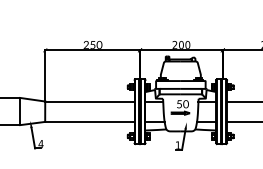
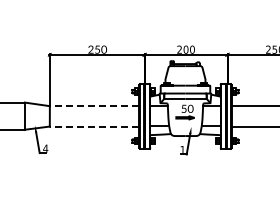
line: (89, 101) -> (94, 106), solid -> dashed
line: (89, 121) -> (94, 126), solid -> dashed

